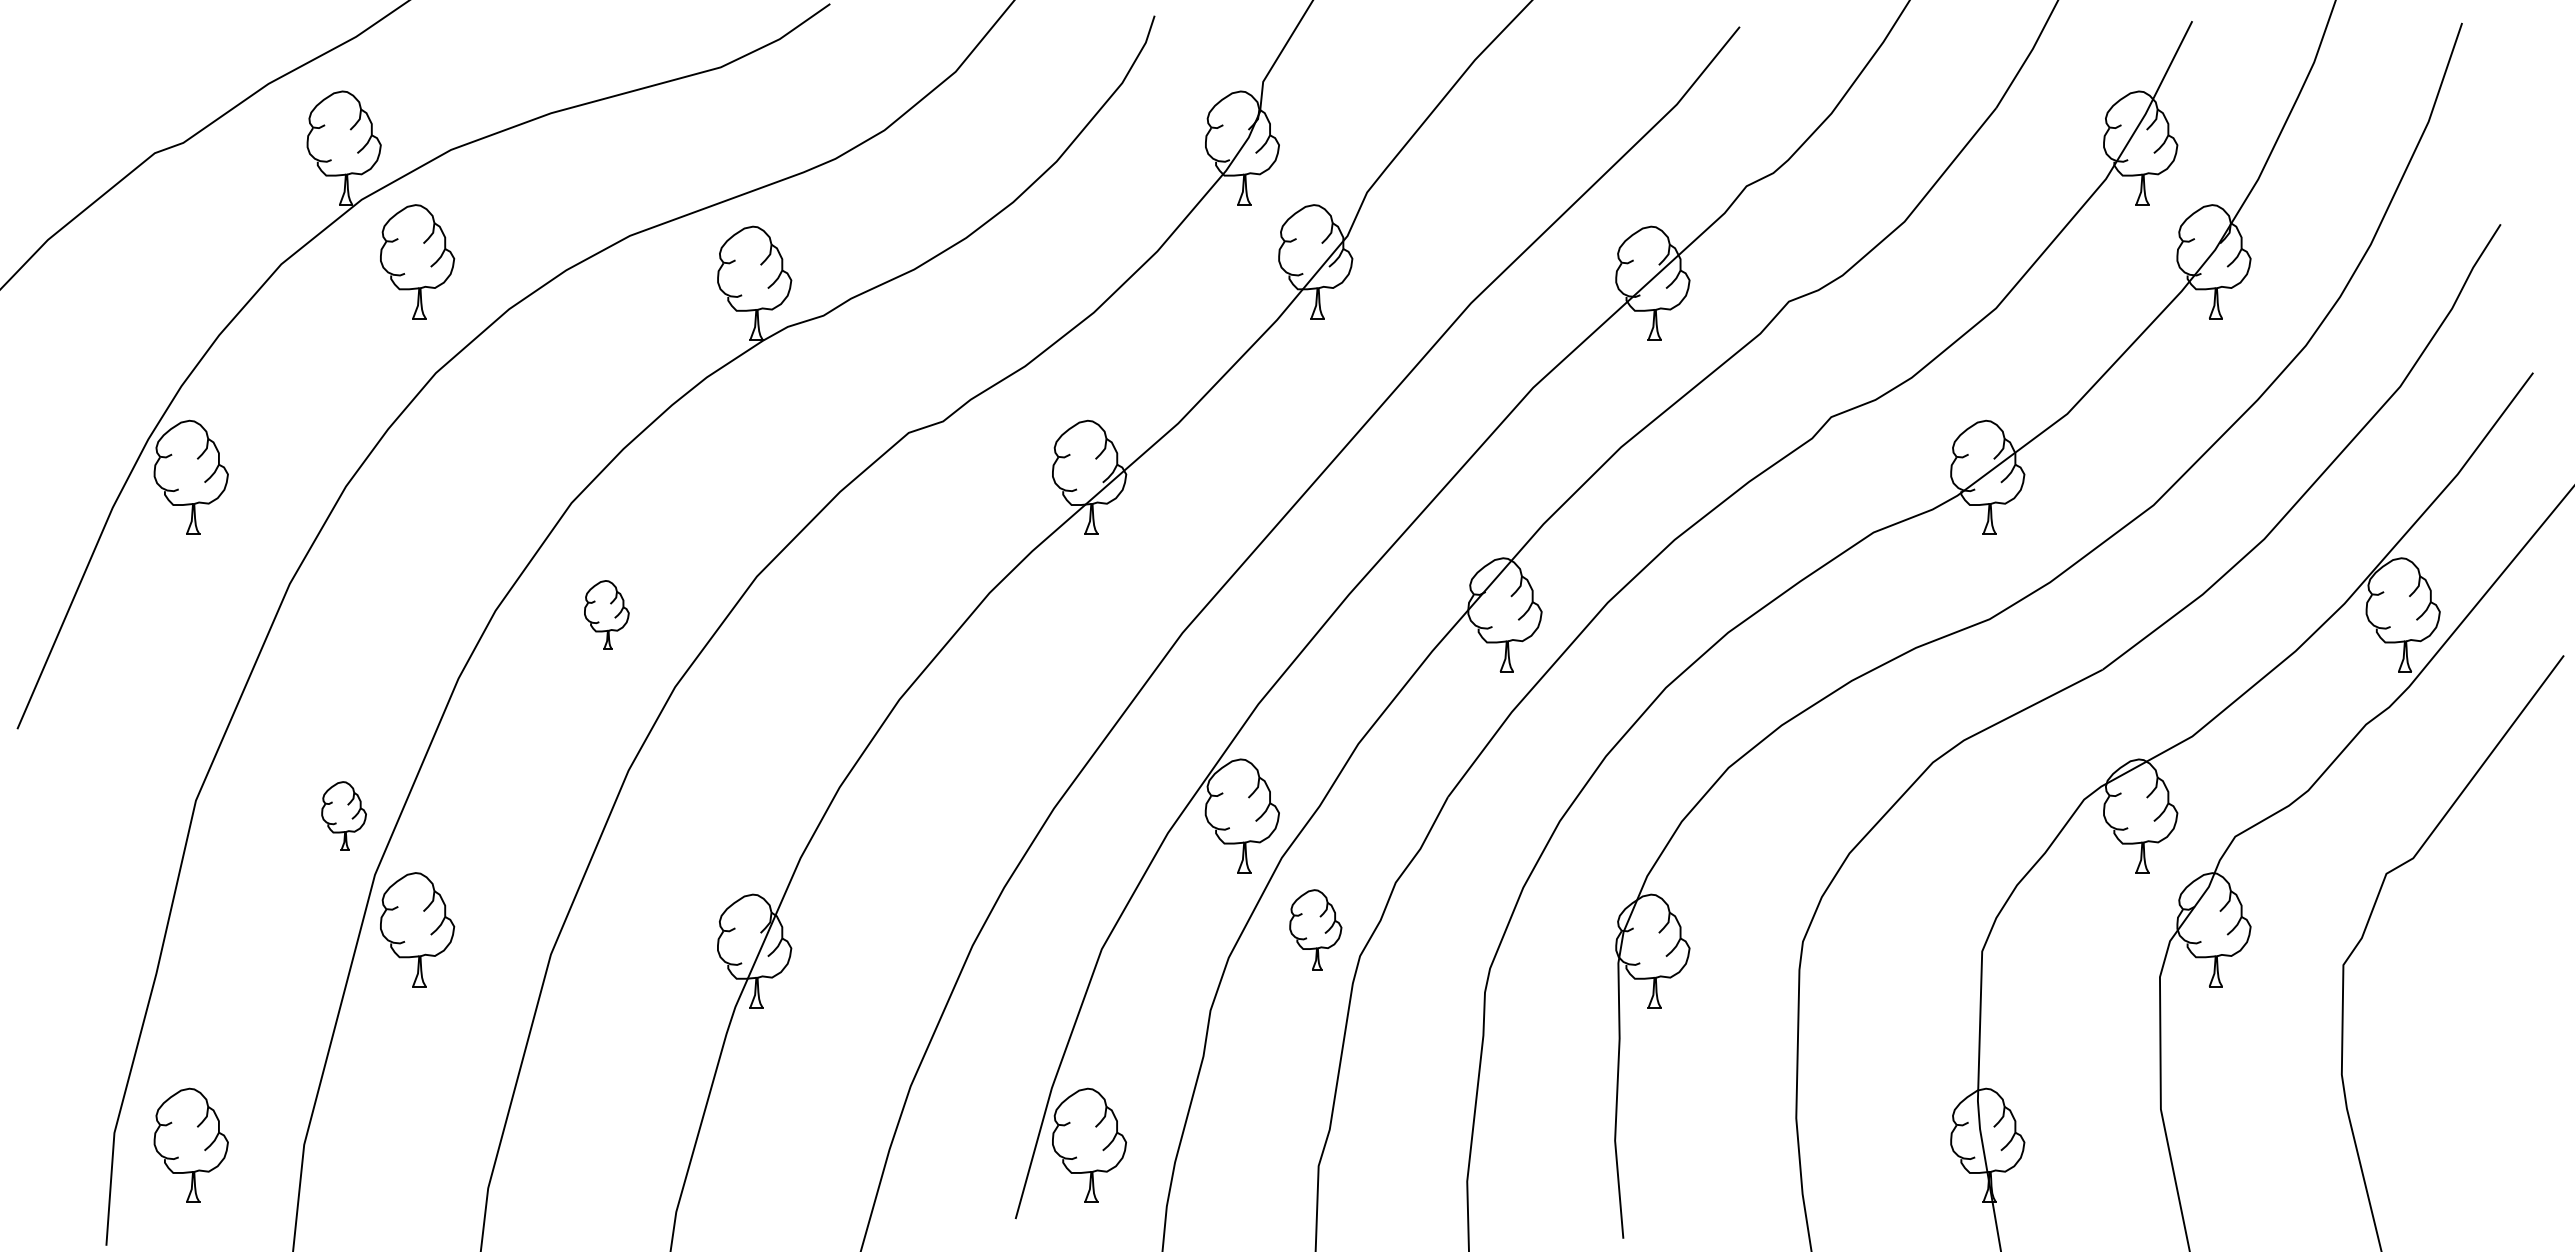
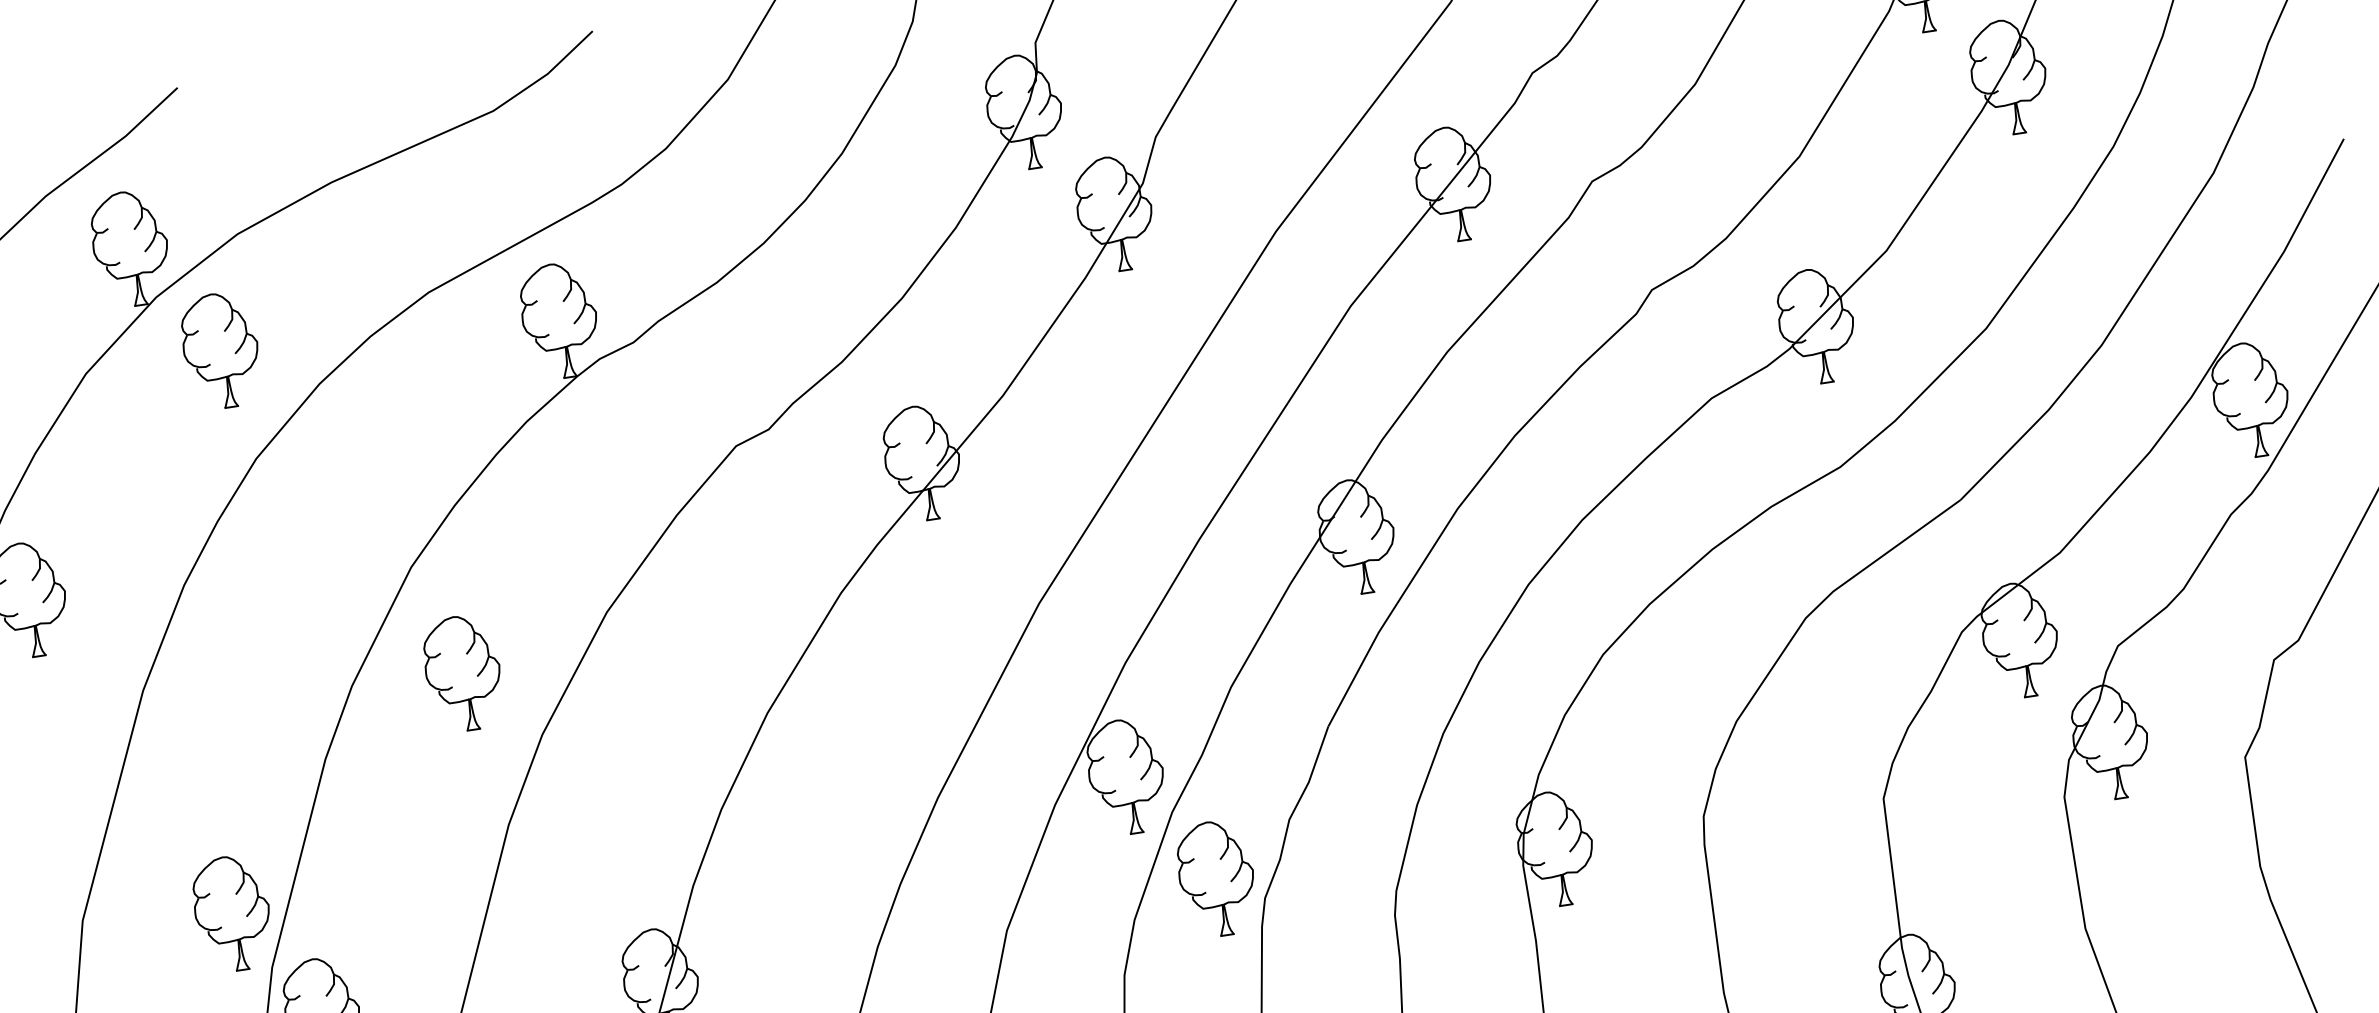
part: (606, 614) -> (462, 672), size x1.67
part: (343, 815) -> (231, 913), size x1.67
part: (1315, 929) -> (1216, 878), size x1.43

